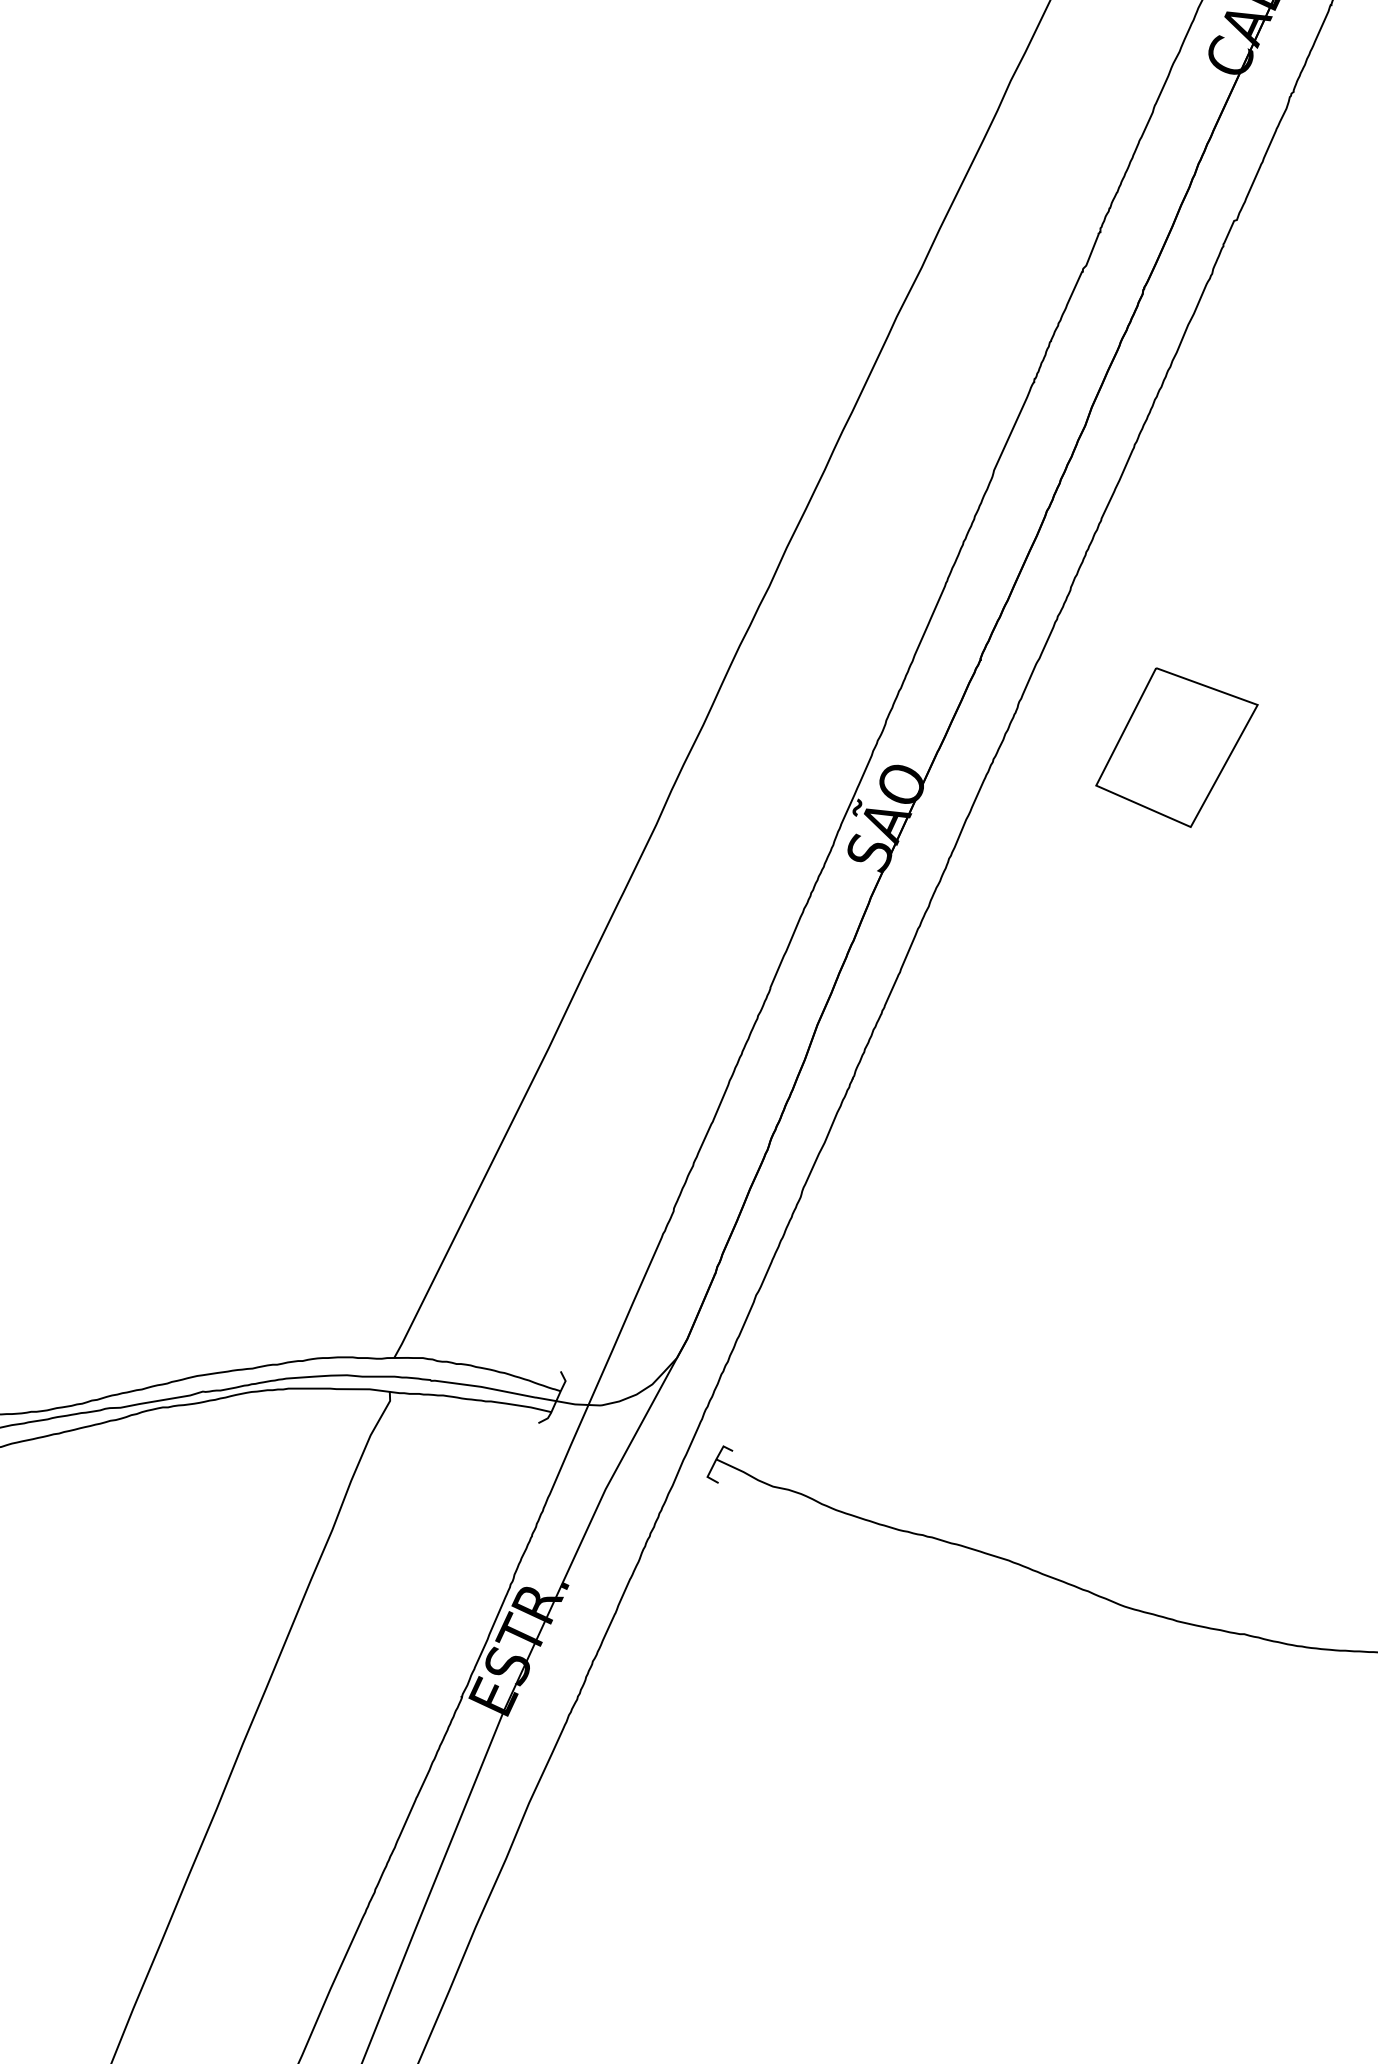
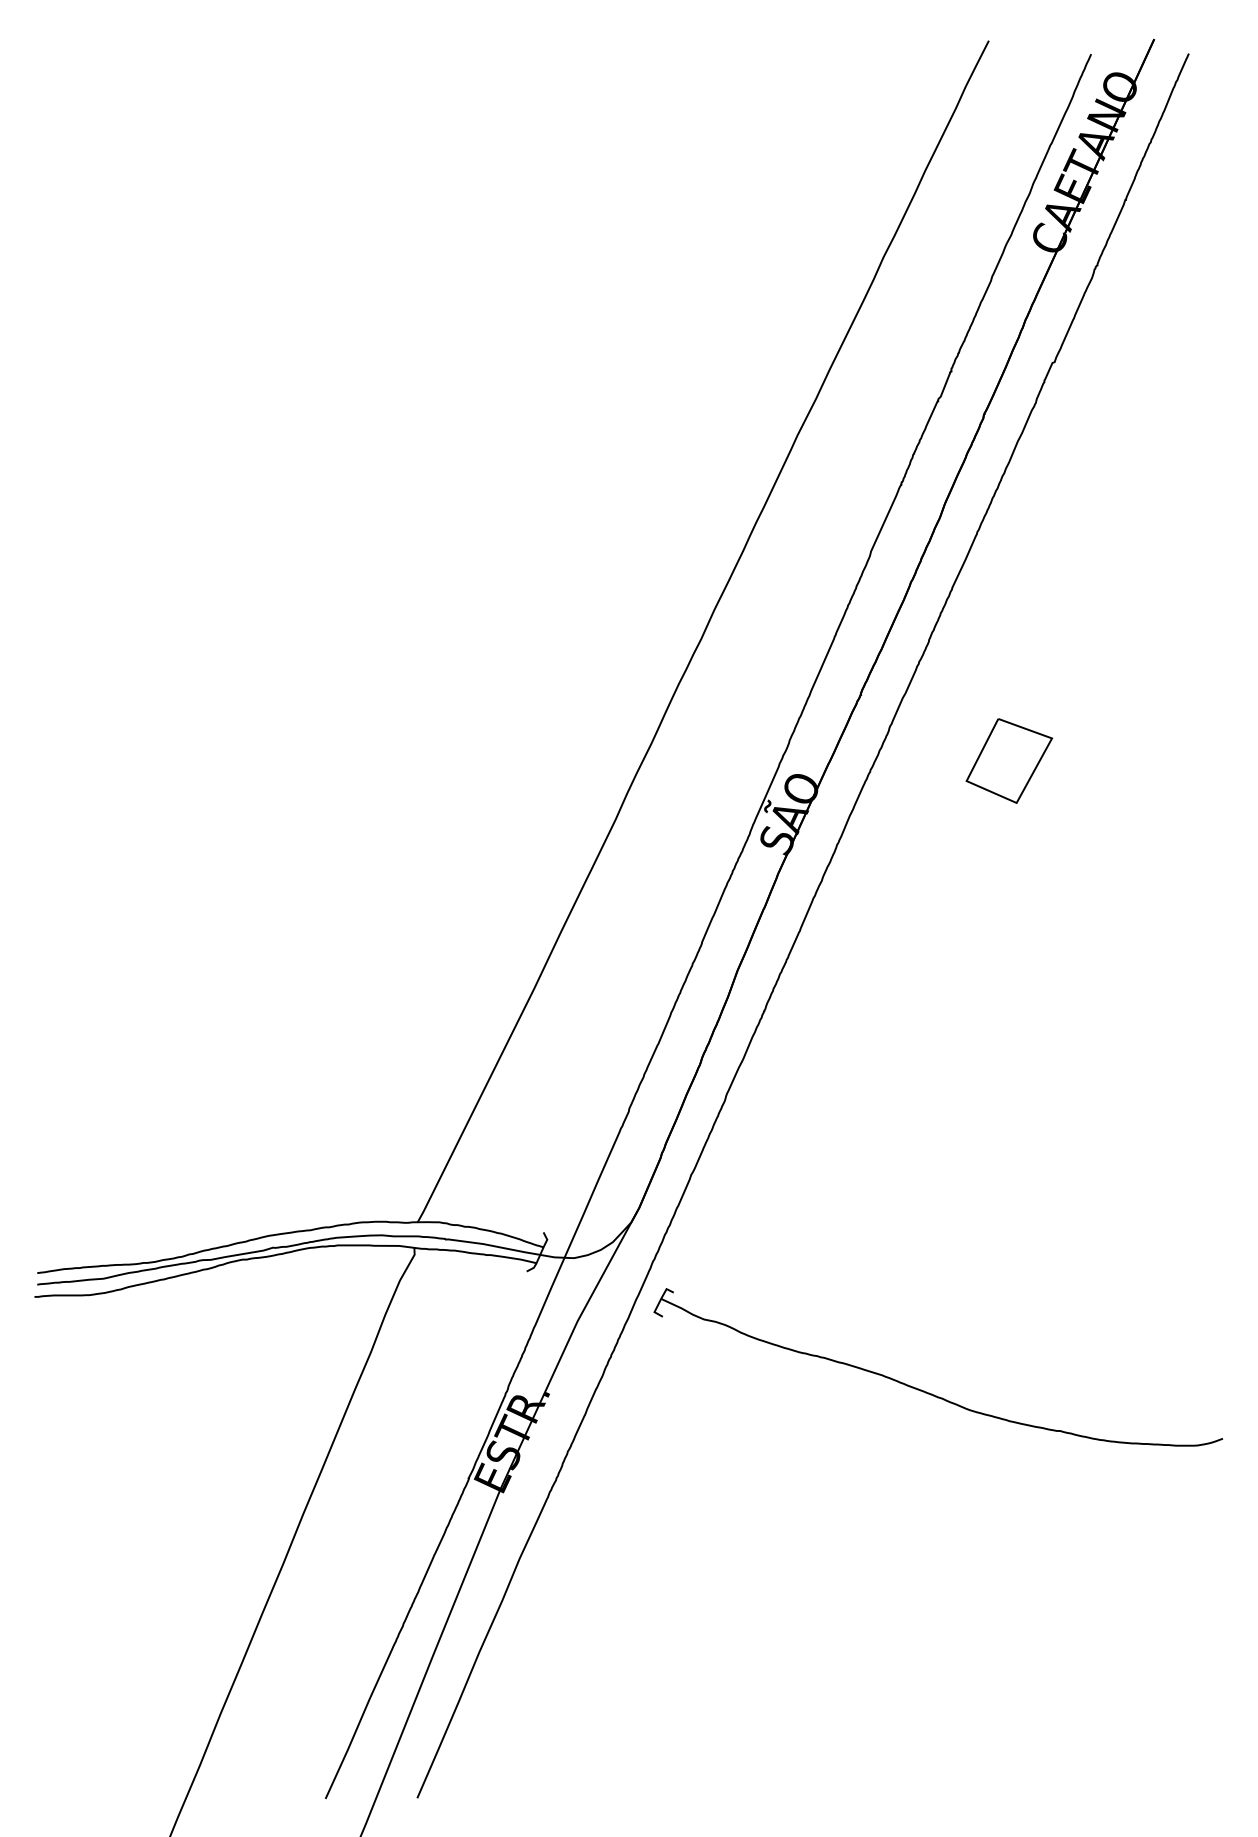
part: (1177, 746) -> (1009, 760), size x0.7

